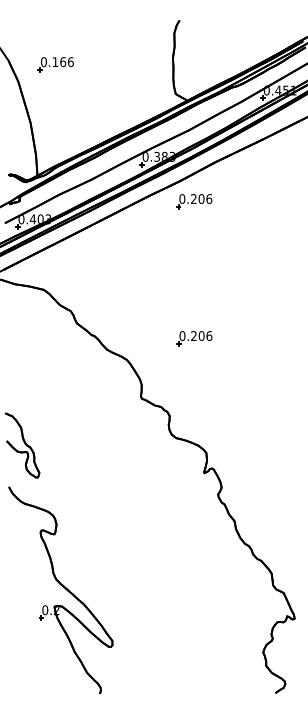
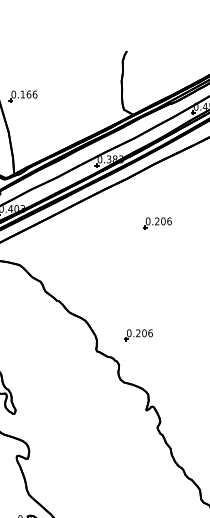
part: (55, 64) -> (22, 96), moved
part: (194, 201) -> (157, 223), moved
part: (194, 338) -> (138, 335), moved

